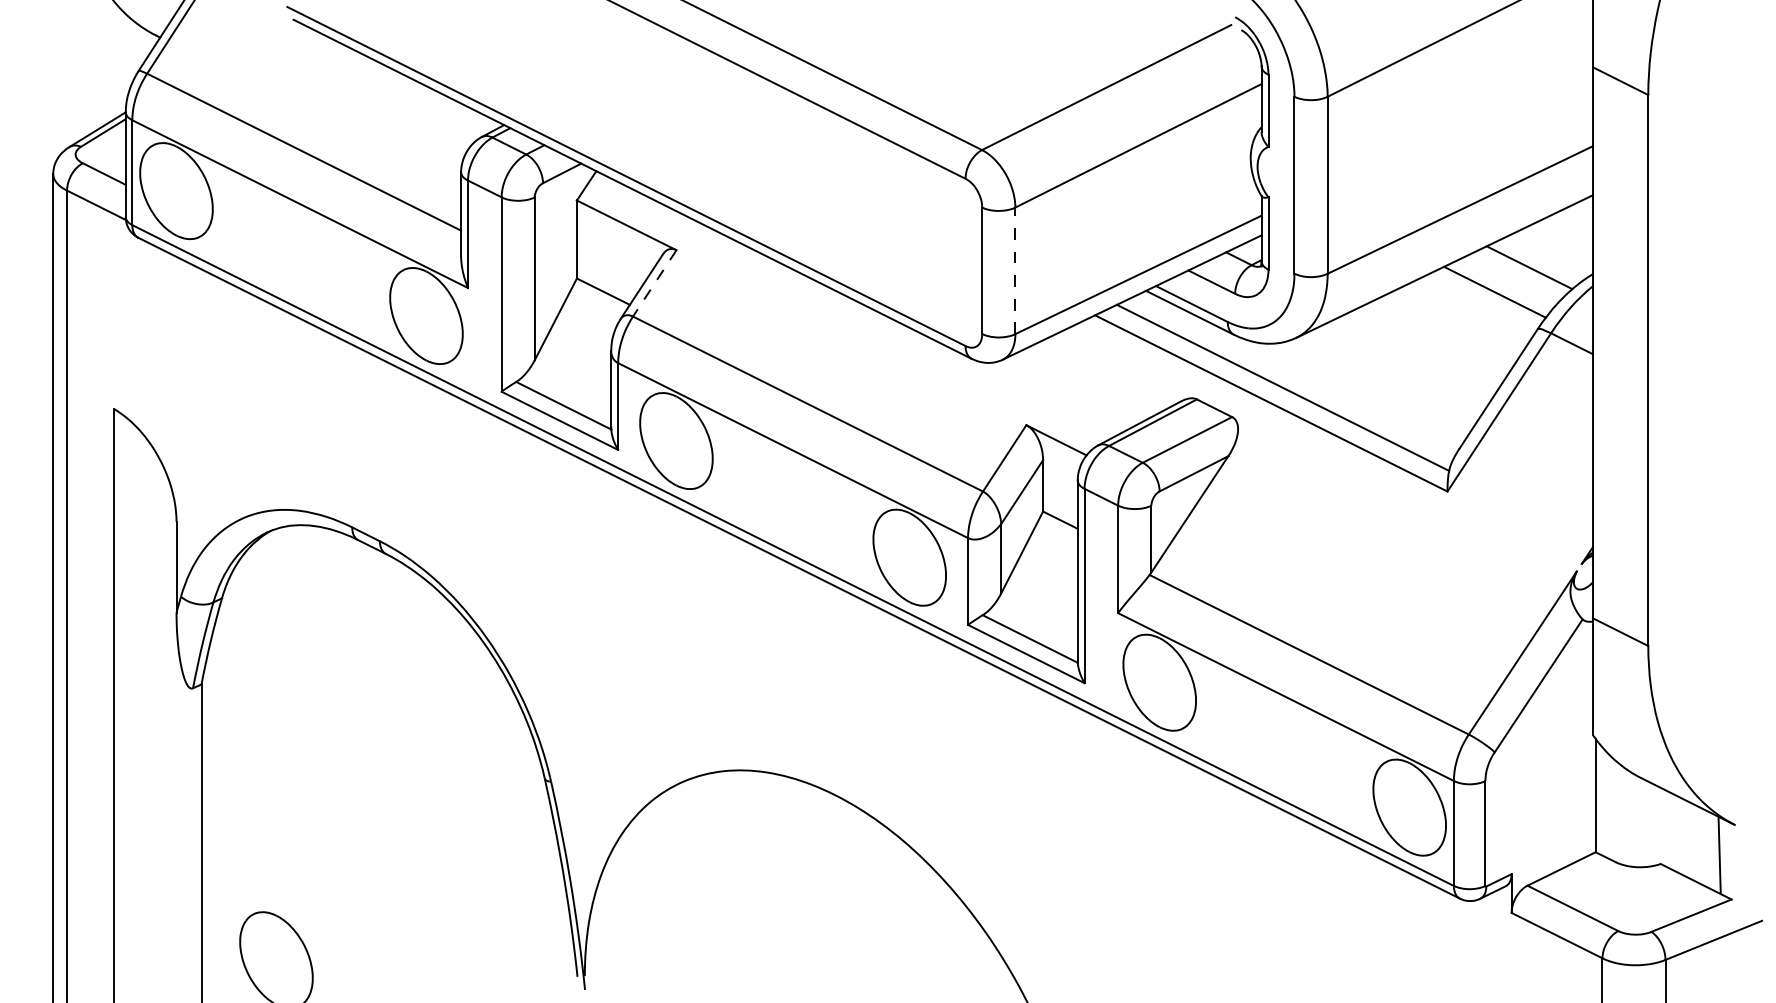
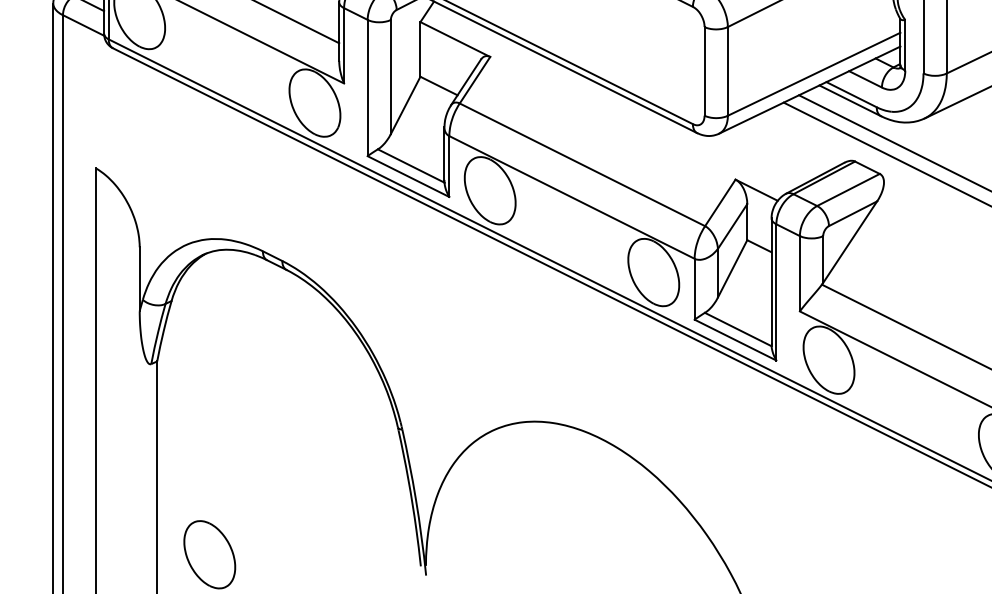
line: (1015, 270) -> (727, 71), dashed -> solid
line: (654, 283) -> (474, 80), dashed -> solid

